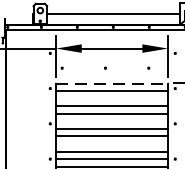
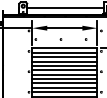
line: (113, 83) -> (65, 48), dashed -> solid
line: (111, 99) -> (64, 57), added
line: (111, 121) -> (64, 70), added
line: (111, 144) -> (64, 83), added

